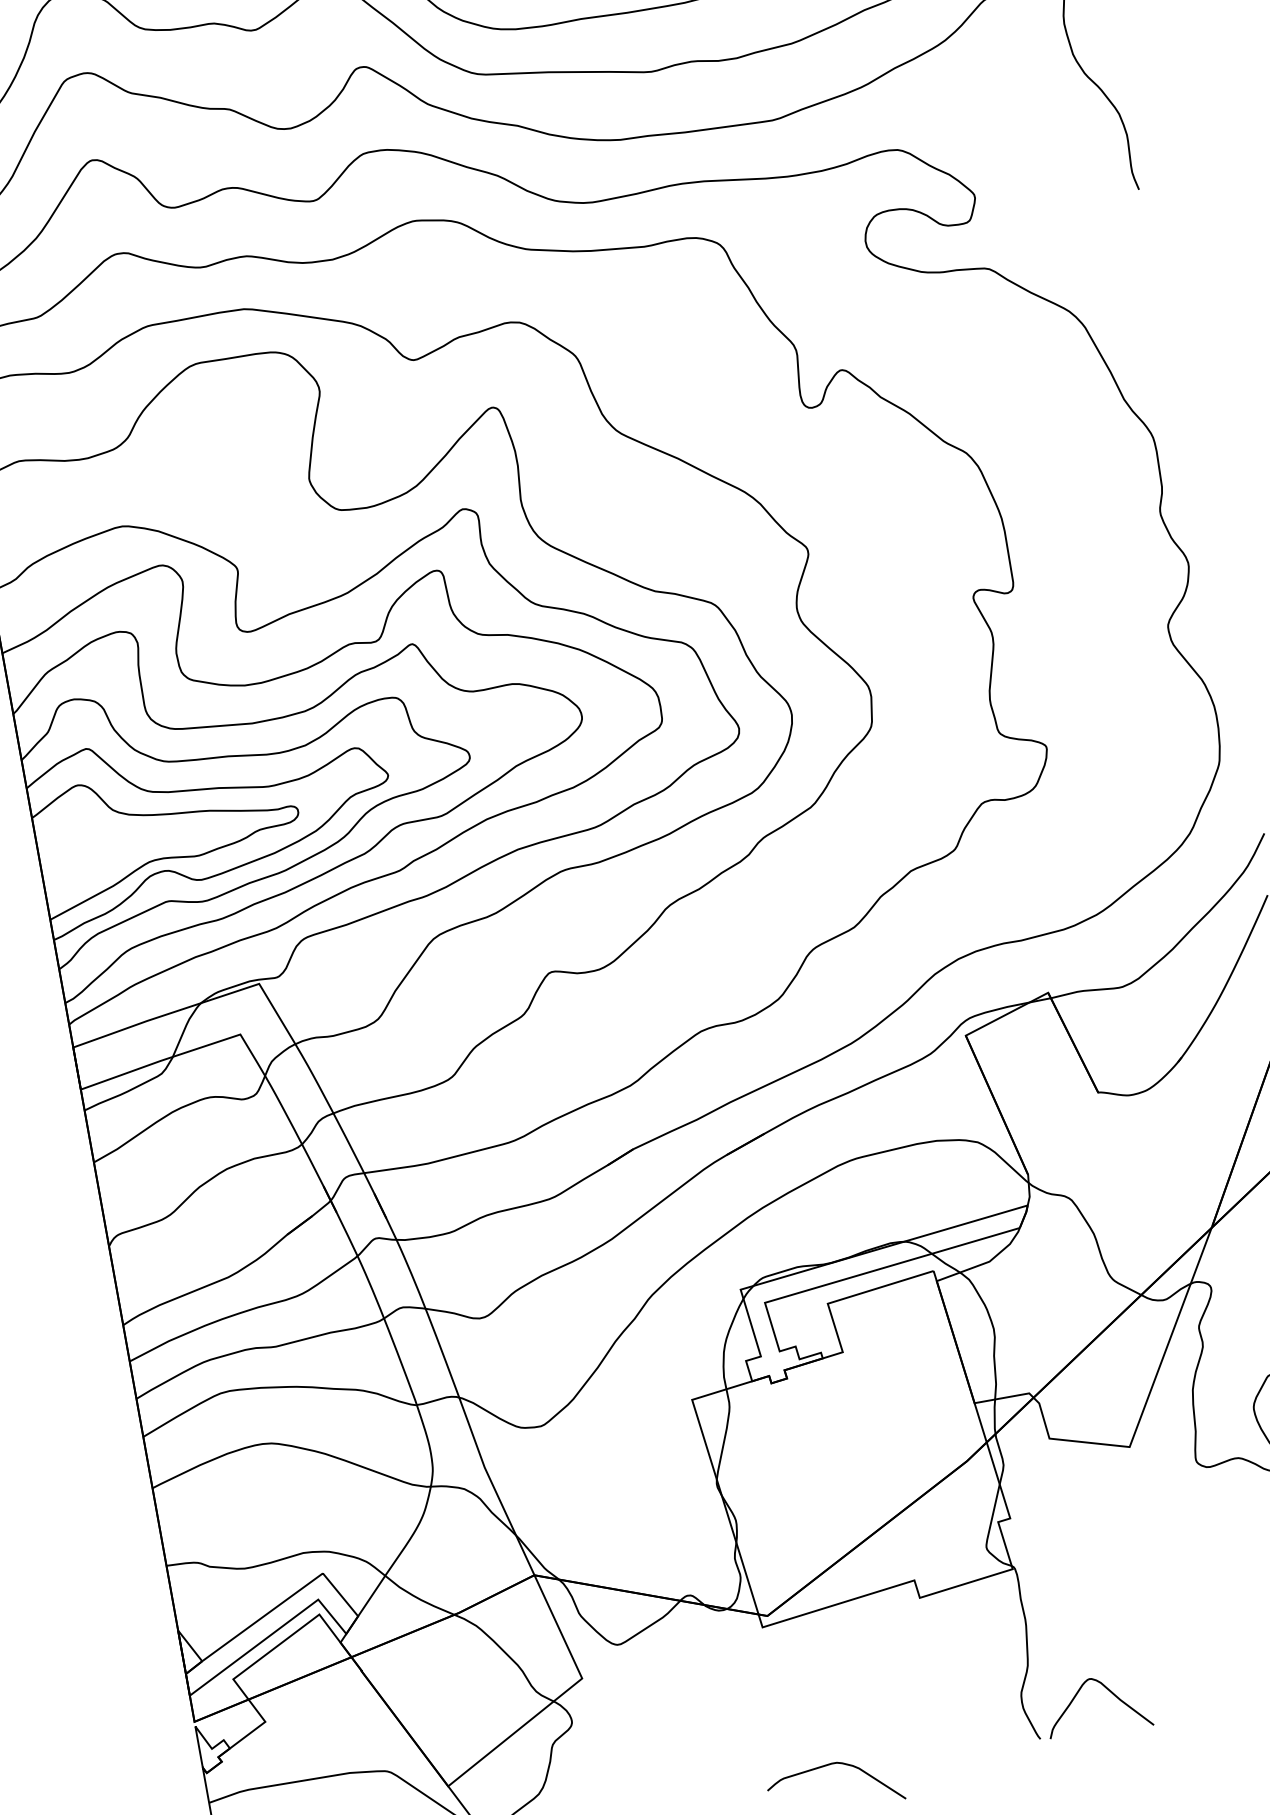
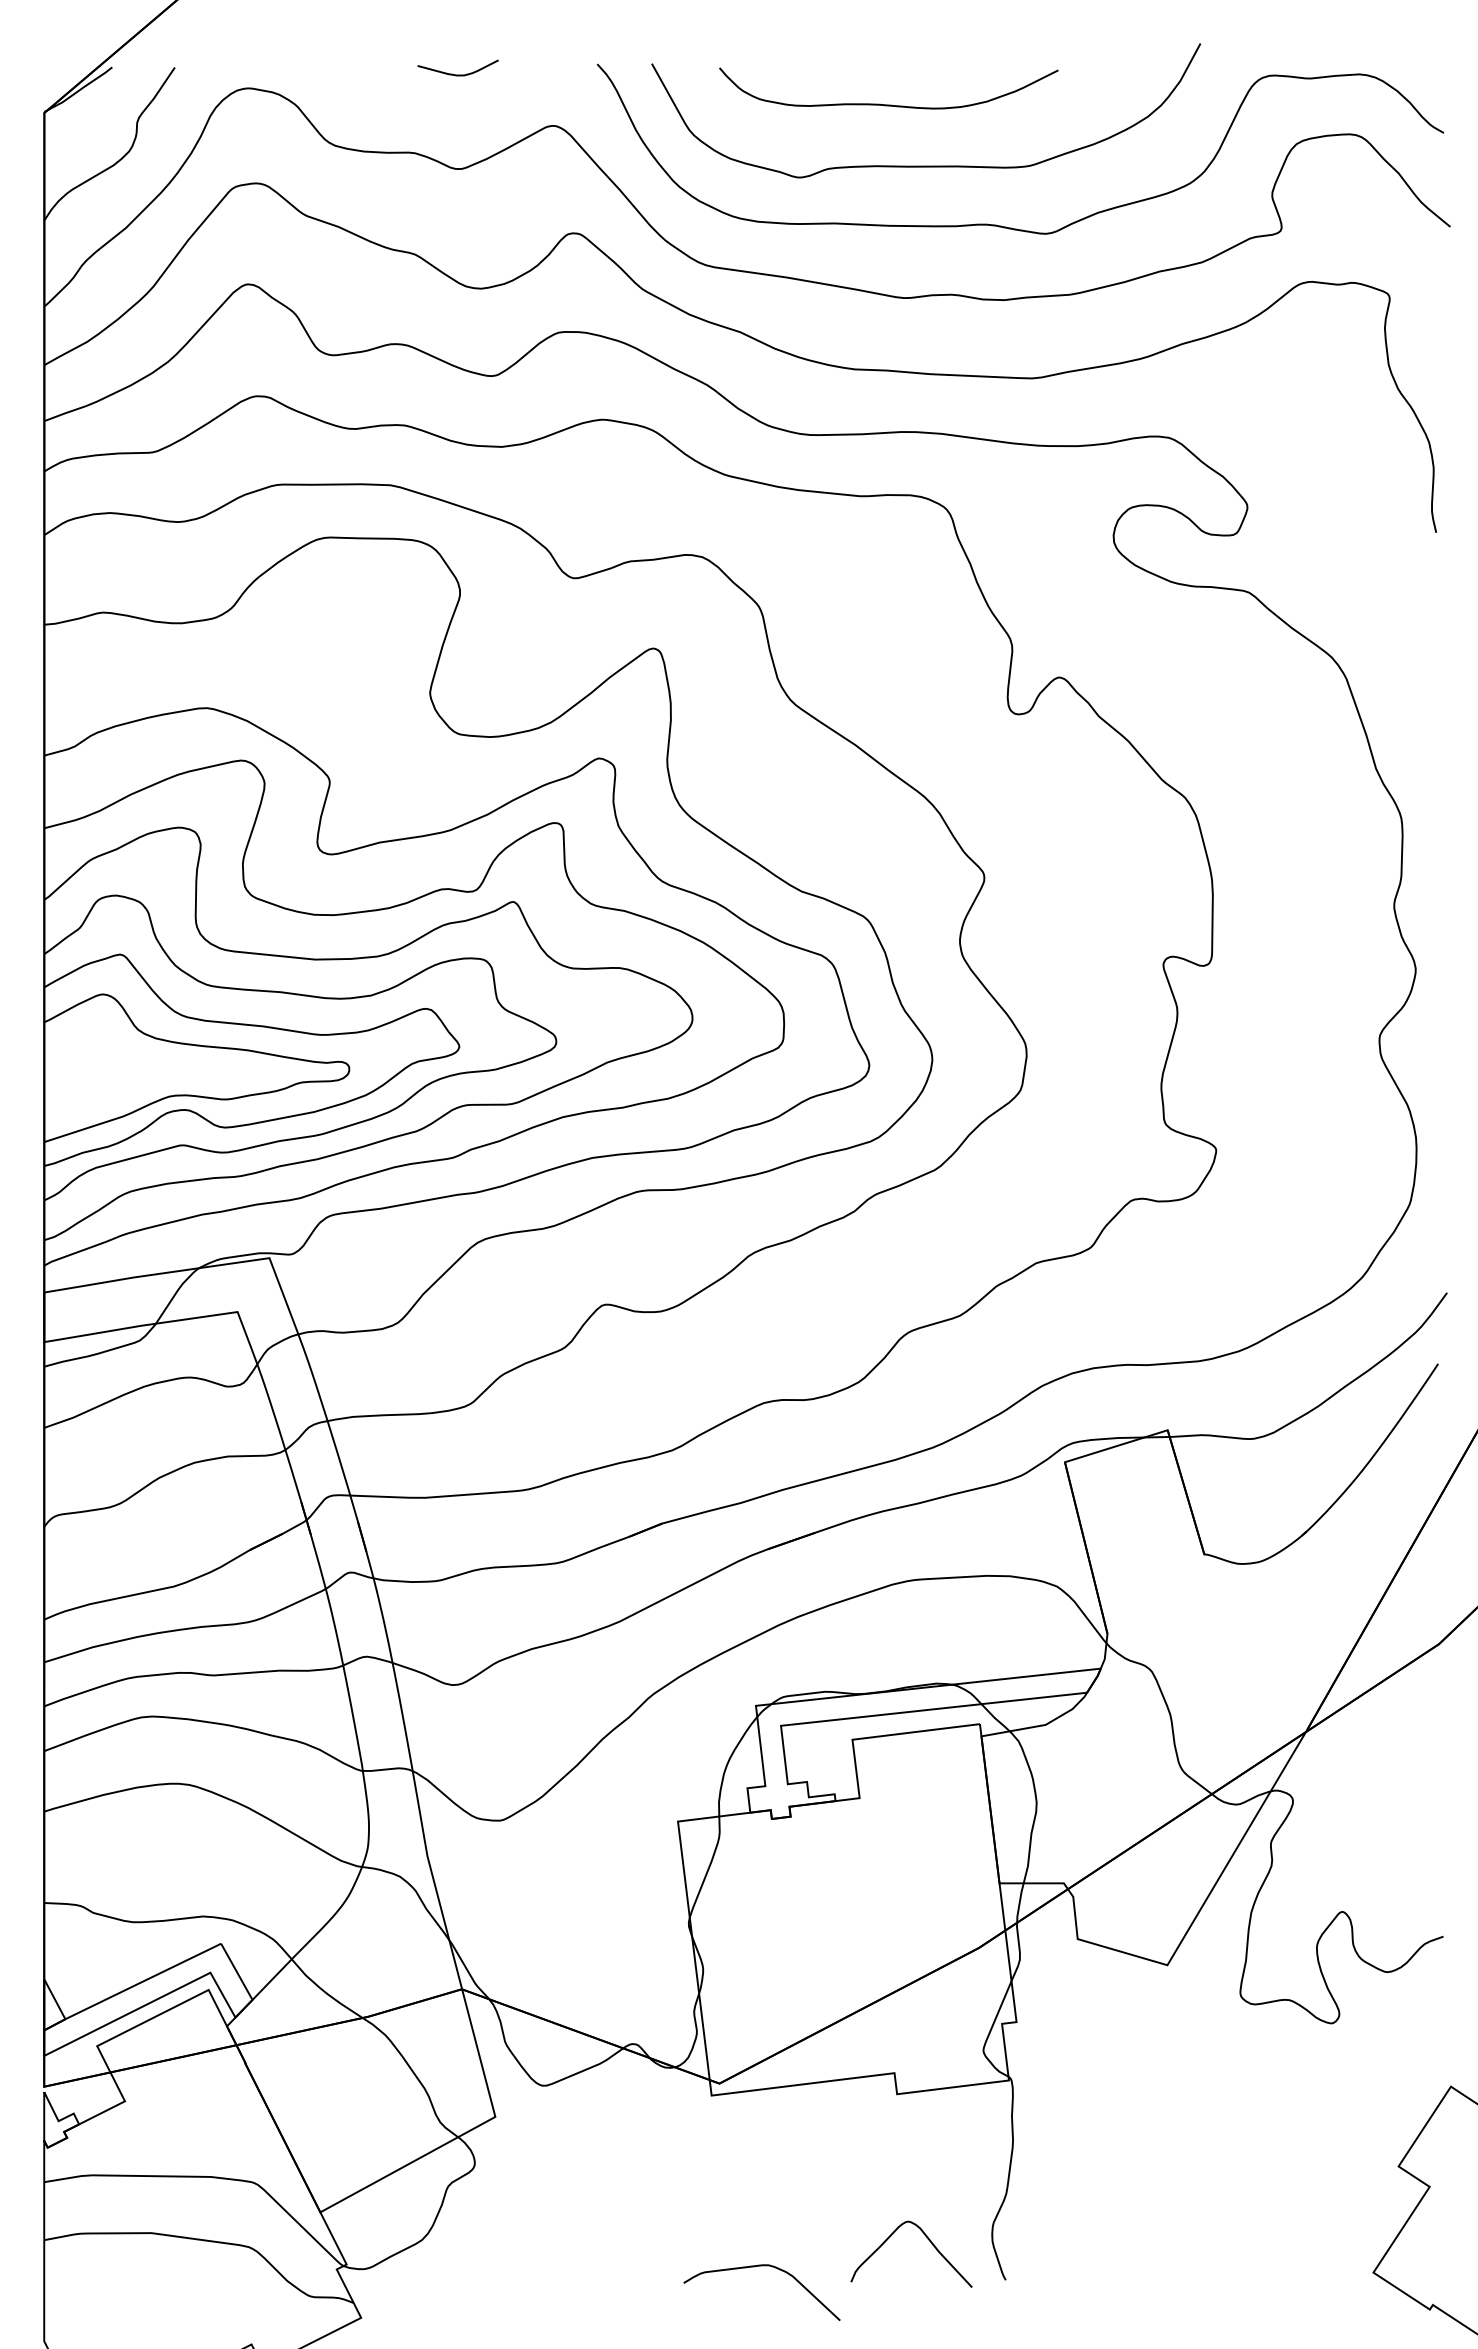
curve: (1108, 1691) -> (927, 2239), moved

